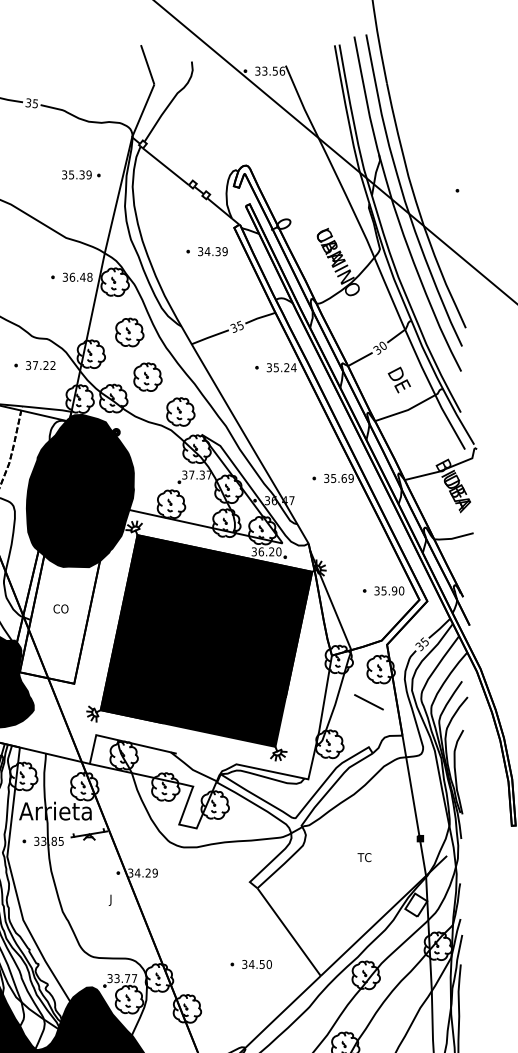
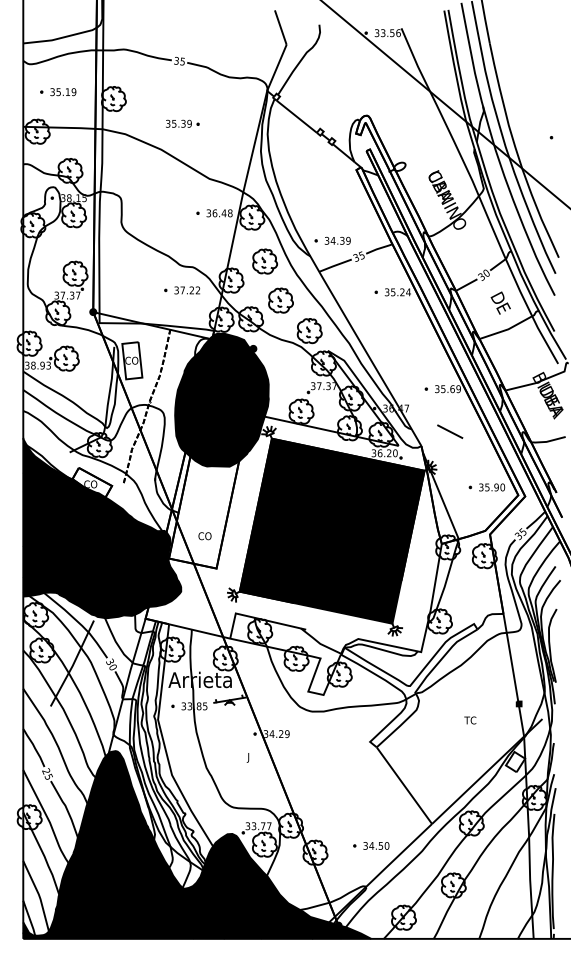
part: (81, 174) -> (182, 123), moved
part: (206, 251) -> (332, 240), moved
text: (60, 609) -> (204, 536), moved
line: (369, 701) -> (450, 431), moved
part: (251, 963) -> (371, 845), moved

